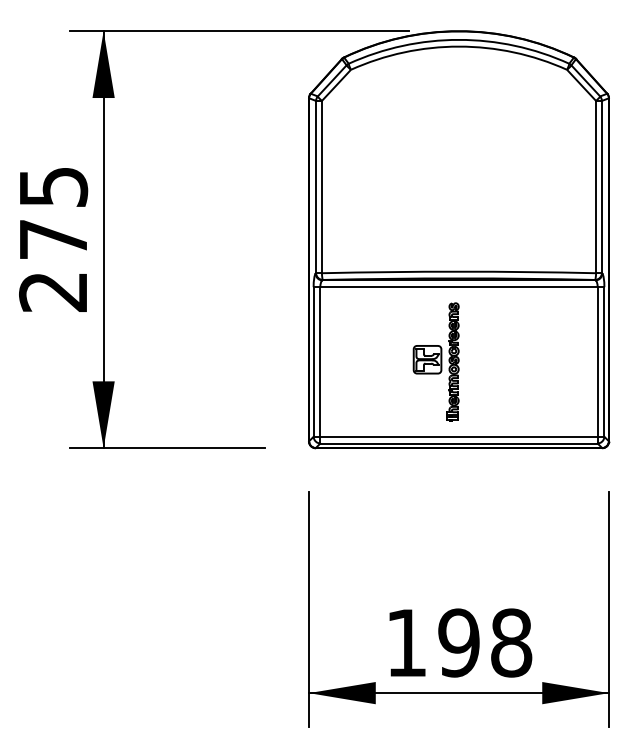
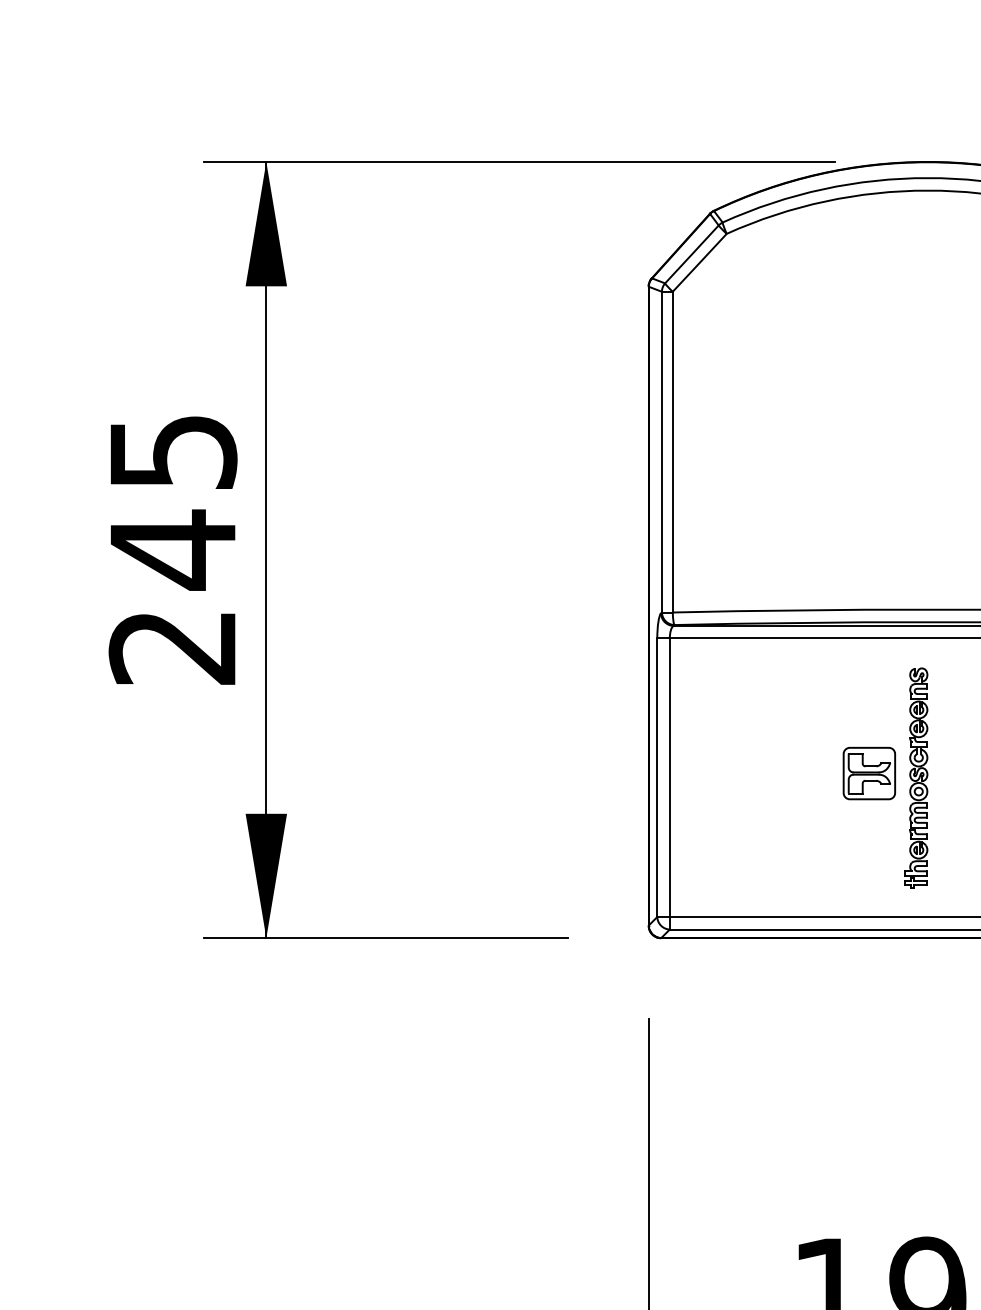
text: (53, 239) -> (173, 549), 275 -> 245

